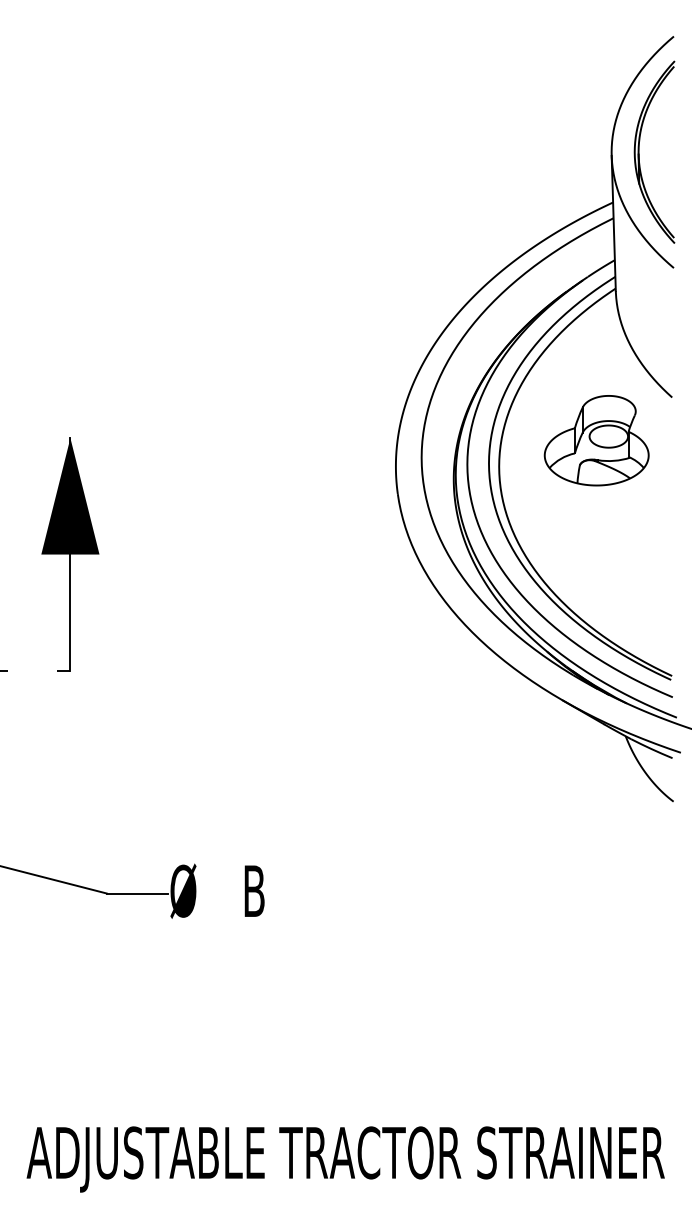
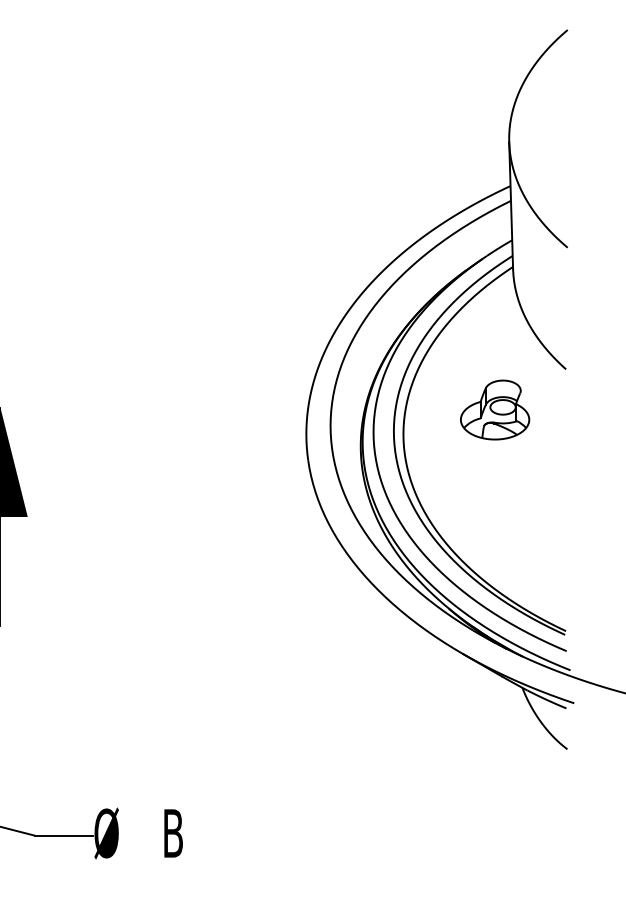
part: (639, 151) -> (535, 138), removed
part: (596, 440) -> (494, 409), size x0.7

